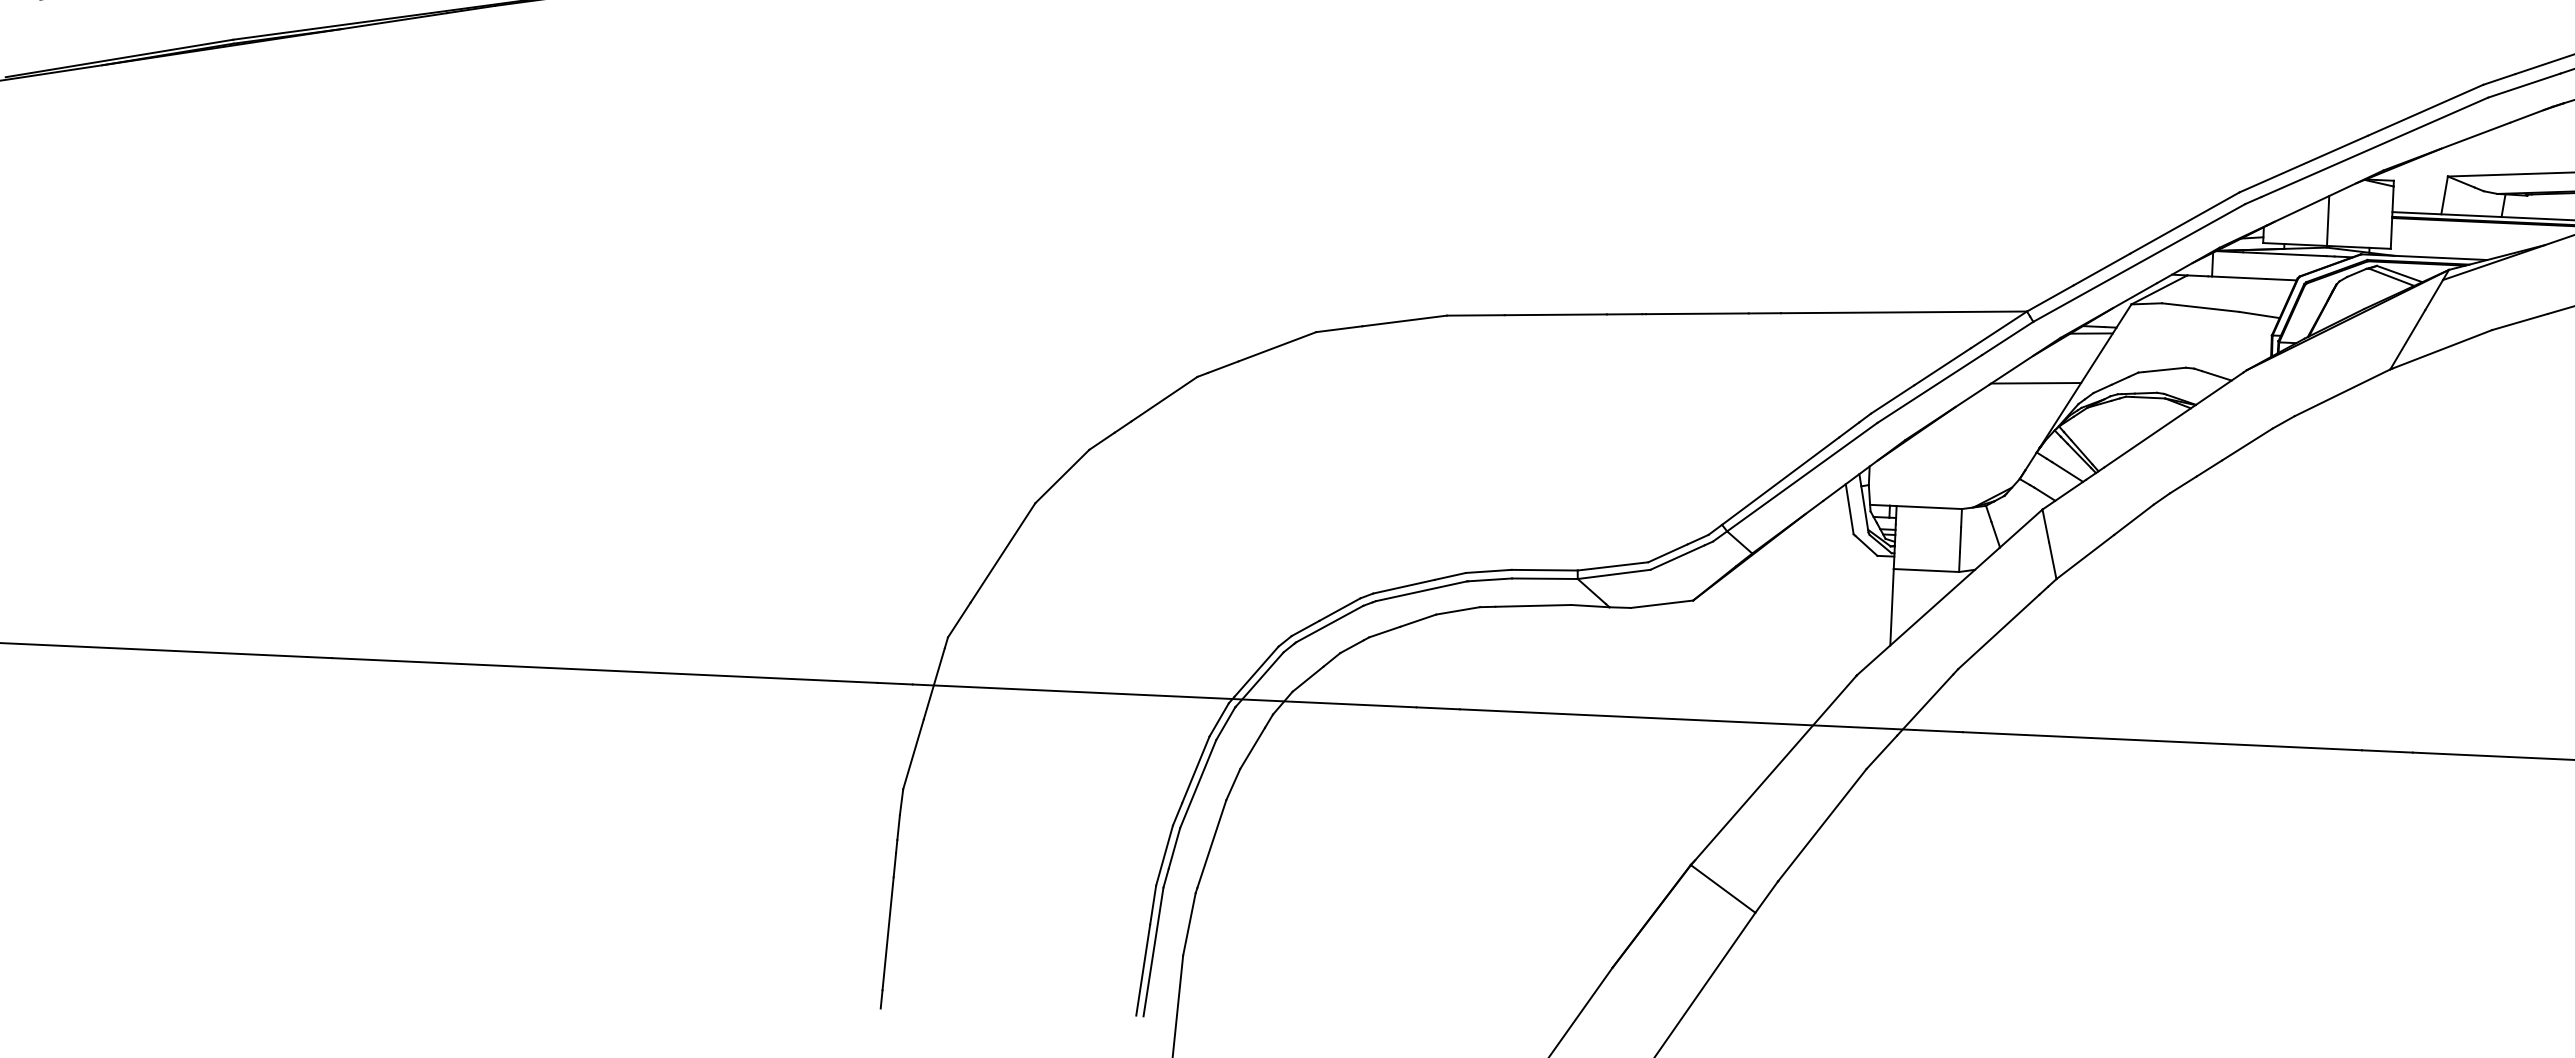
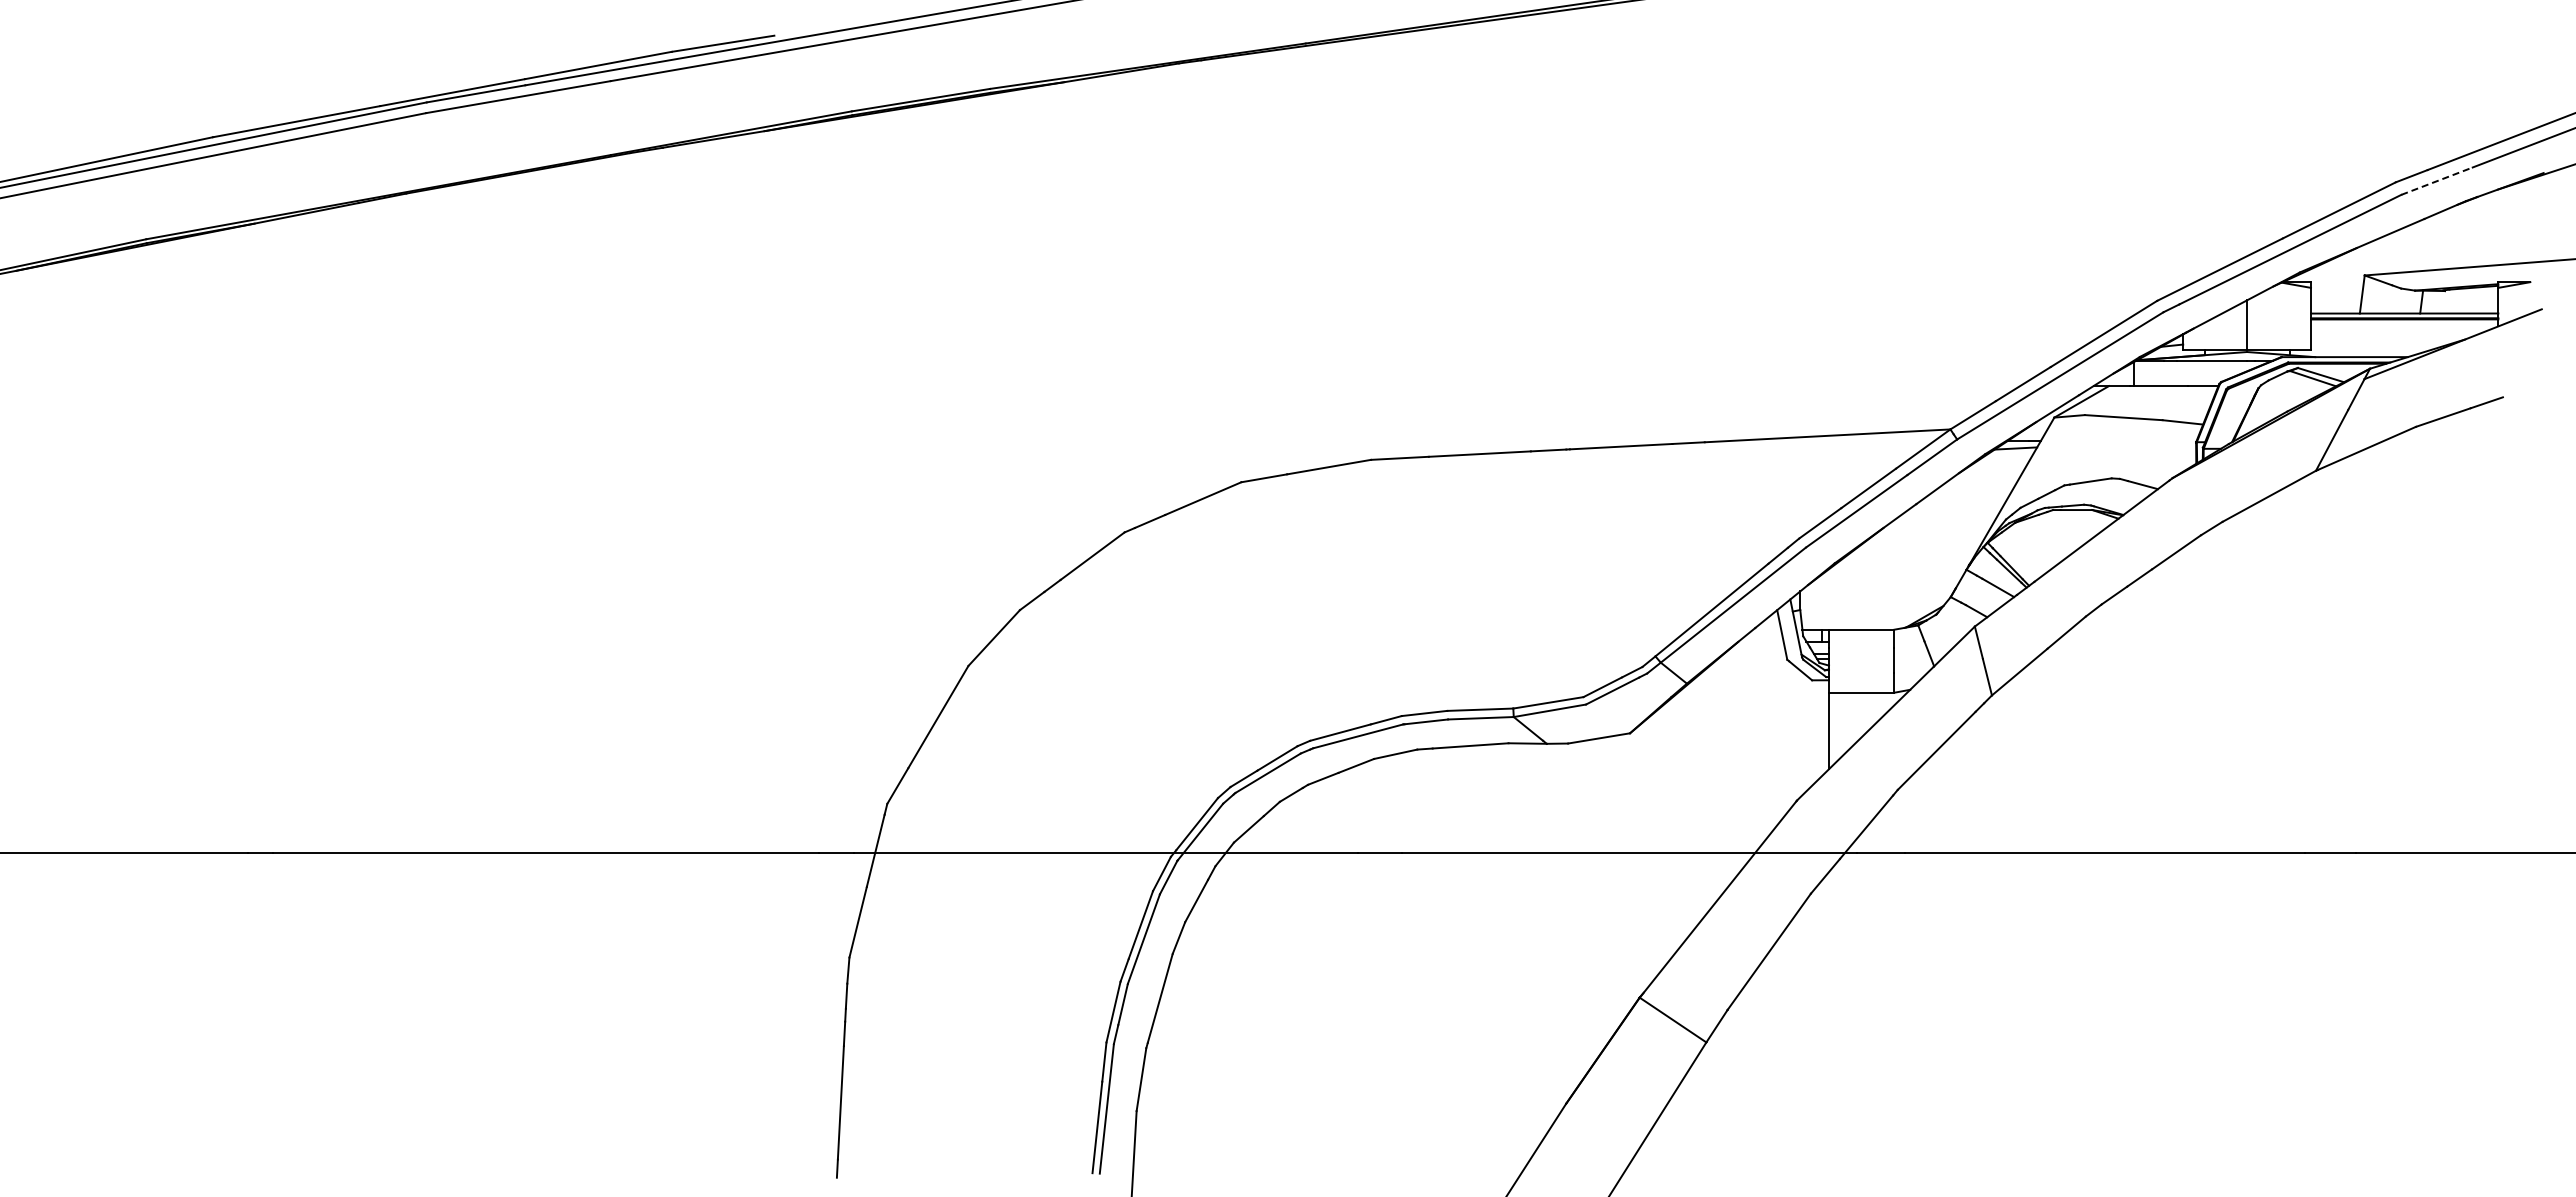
line: (2524, 85) -> (2437, 181), solid -> dashed
line: (2035, 383) -> (1962, 500), removed

